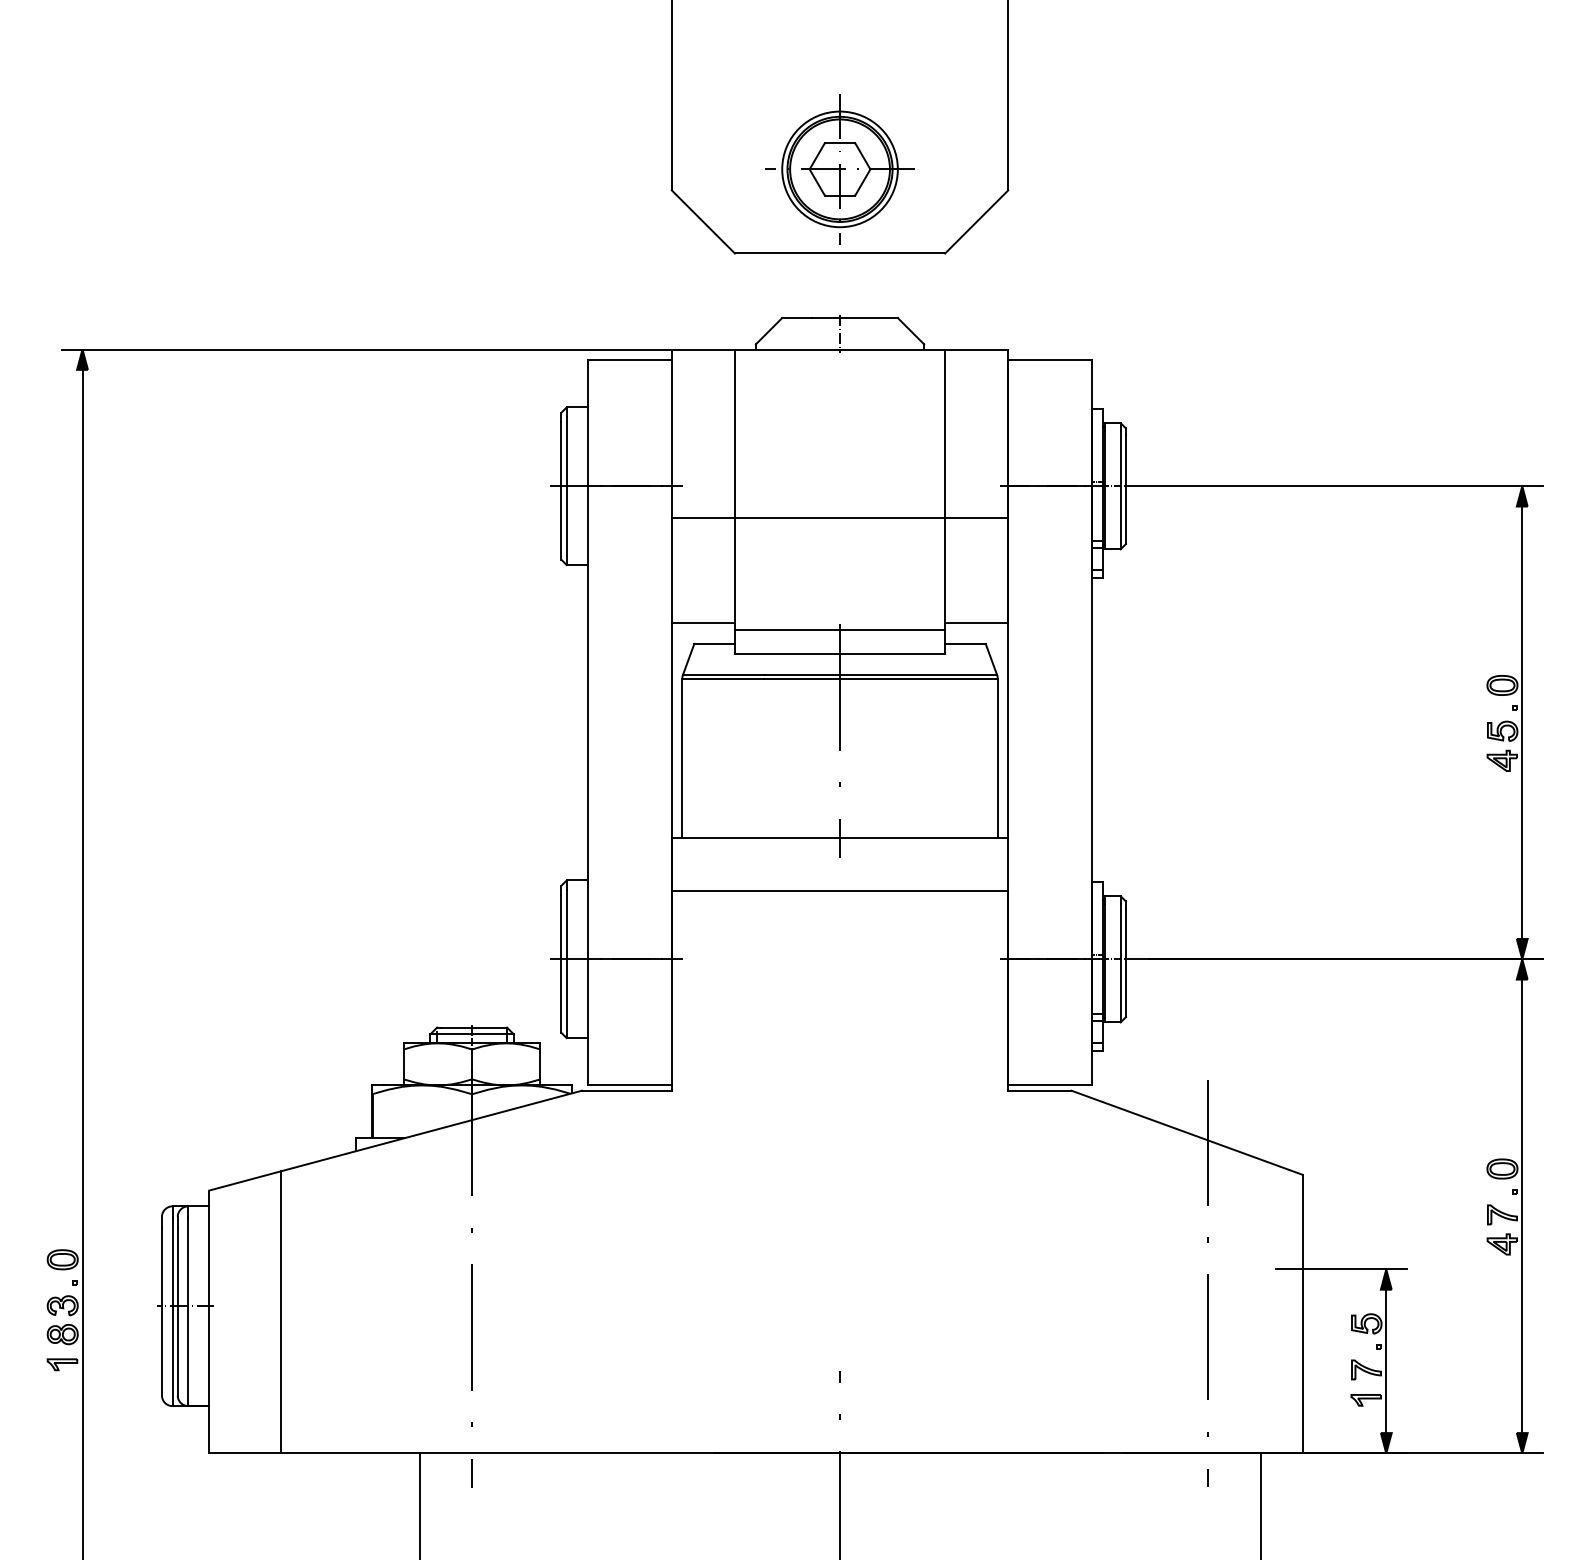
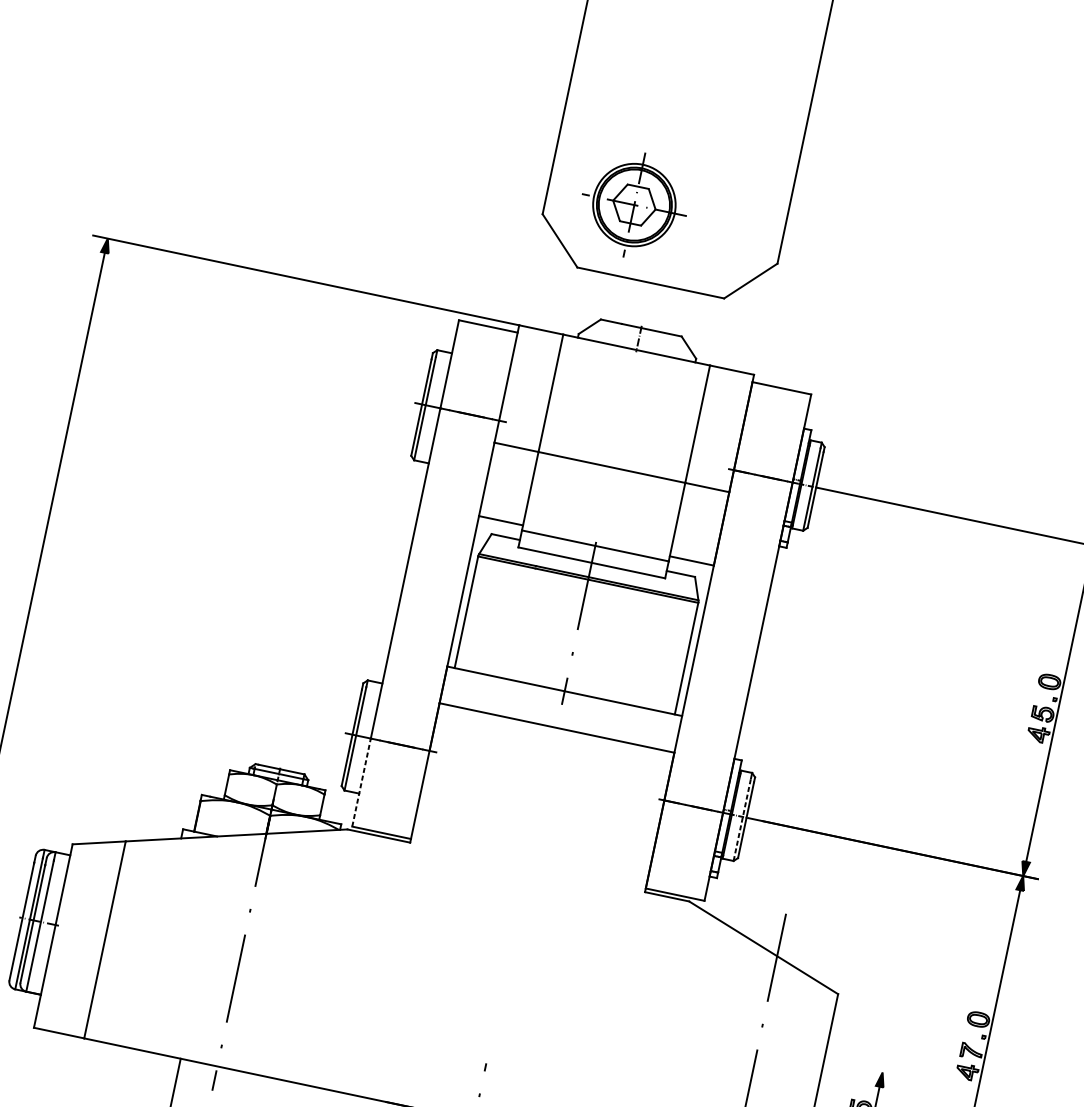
part: (839, 169) -> (634, 205), moved
line: (1120, 962) -> (742, 819), solid -> dashed
line: (587, 1021) -> (361, 781), solid -> dashed
line: (1341, 1269) -> (851, 1065), removed

